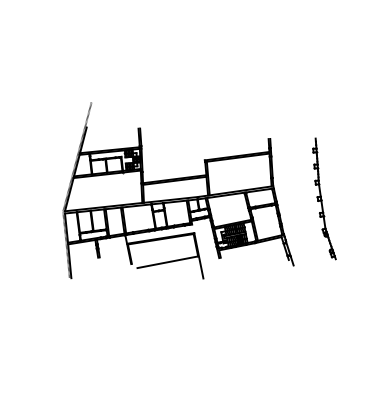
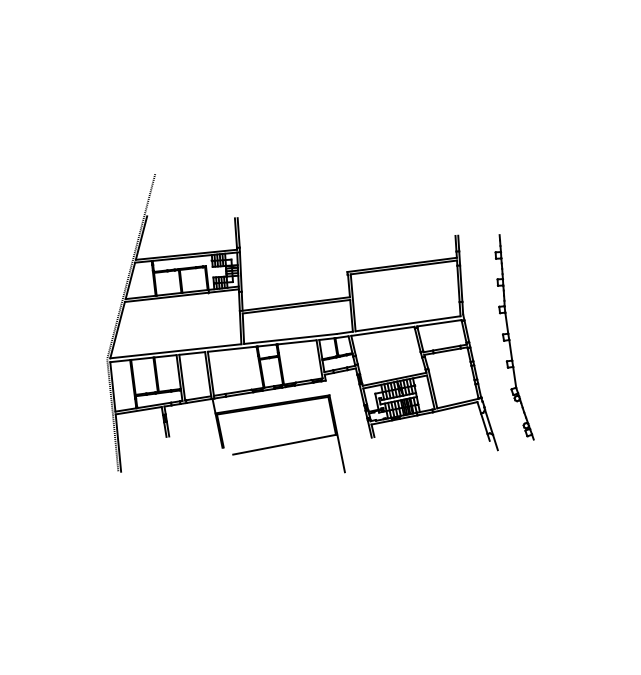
part: (324, 198) -> (514, 336), moved

